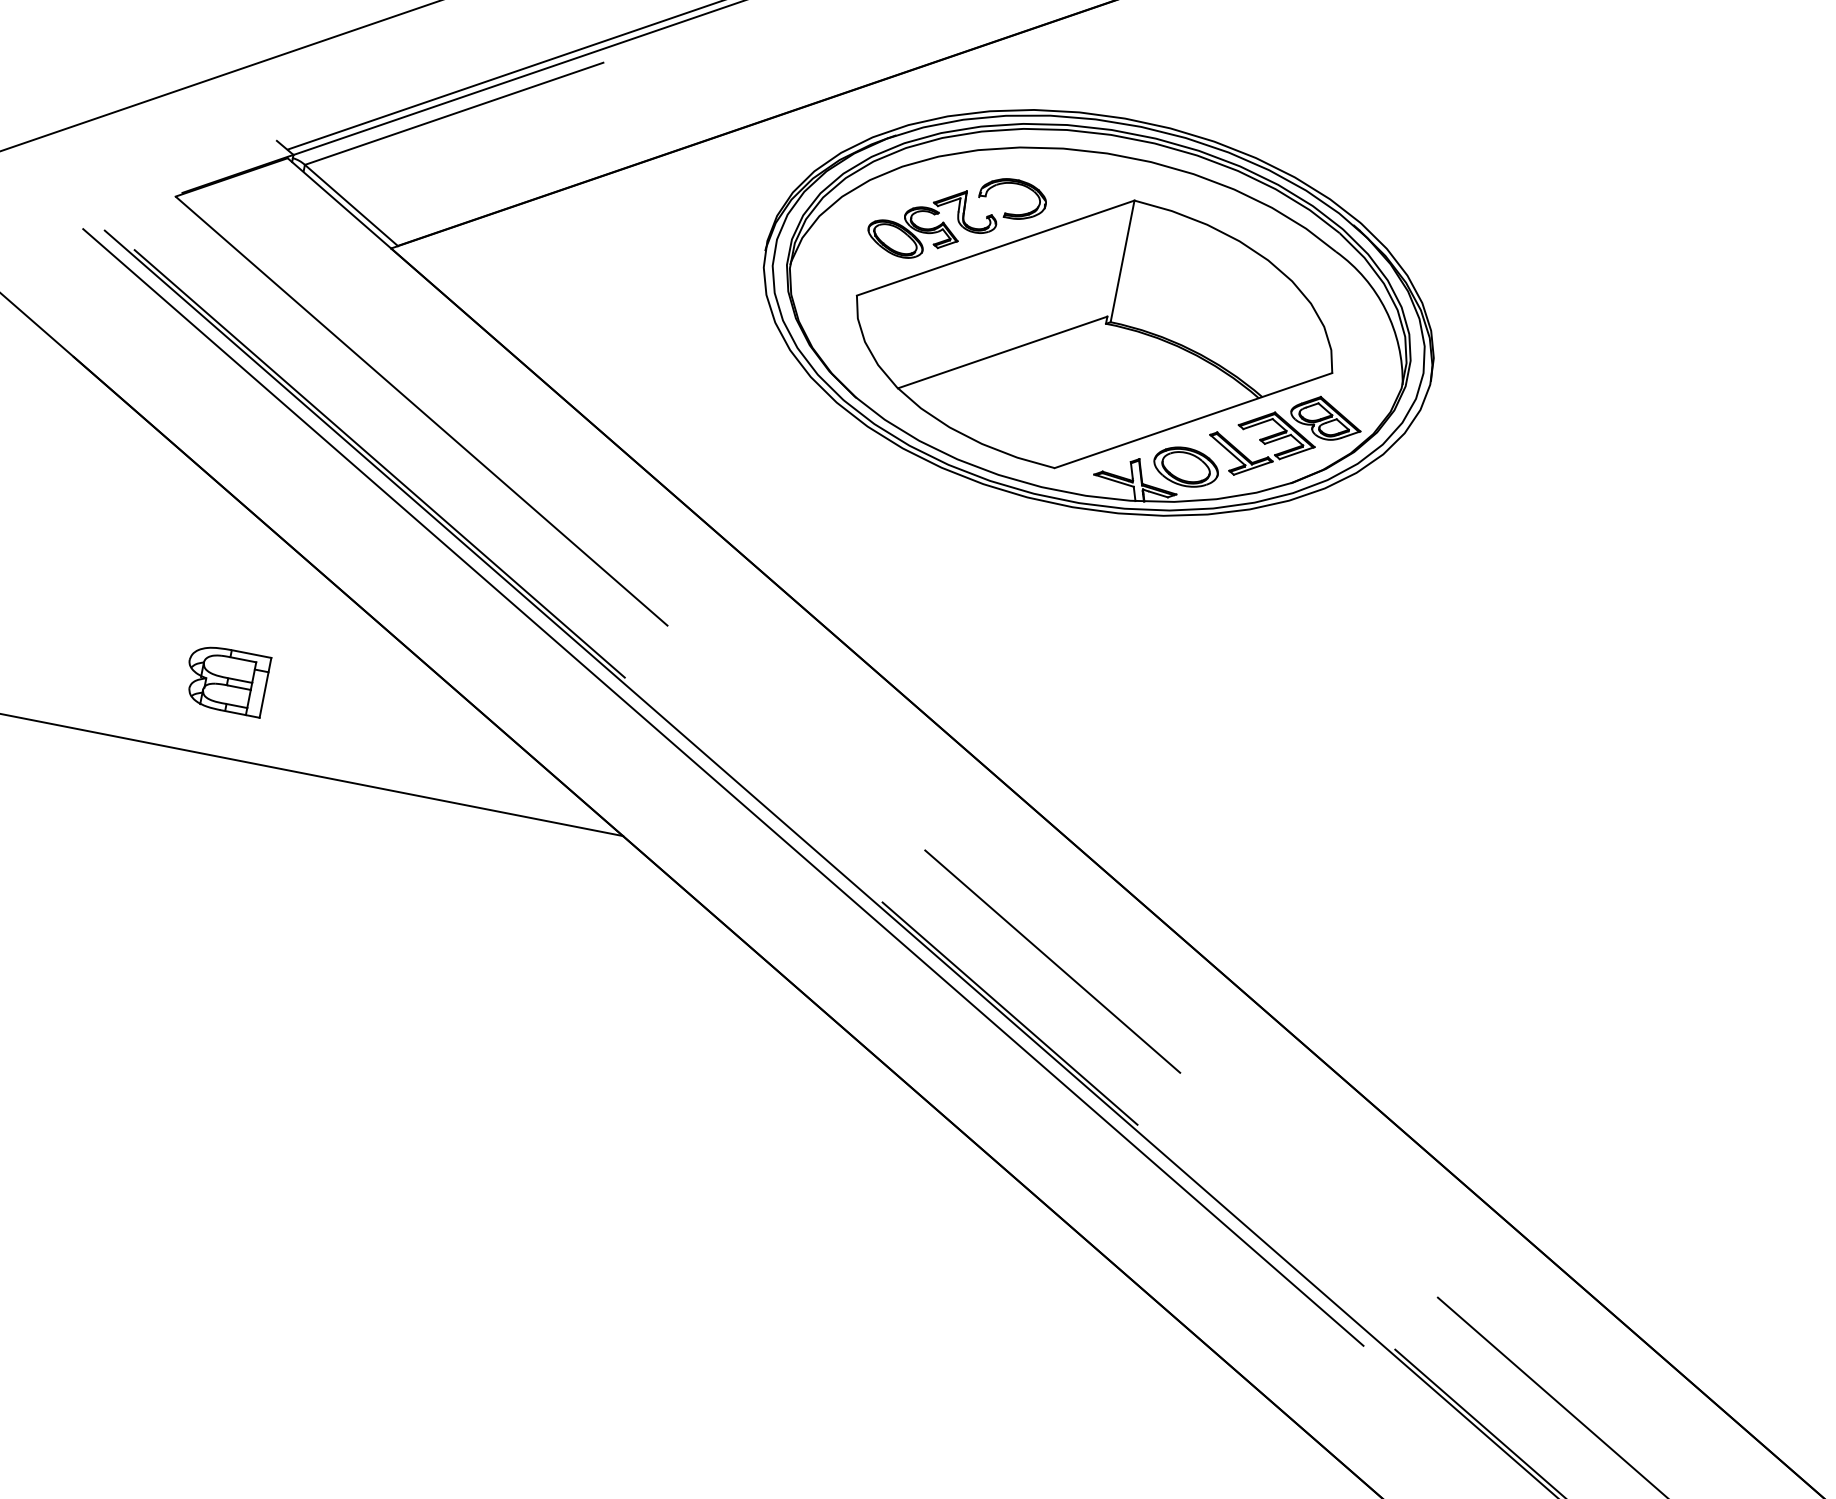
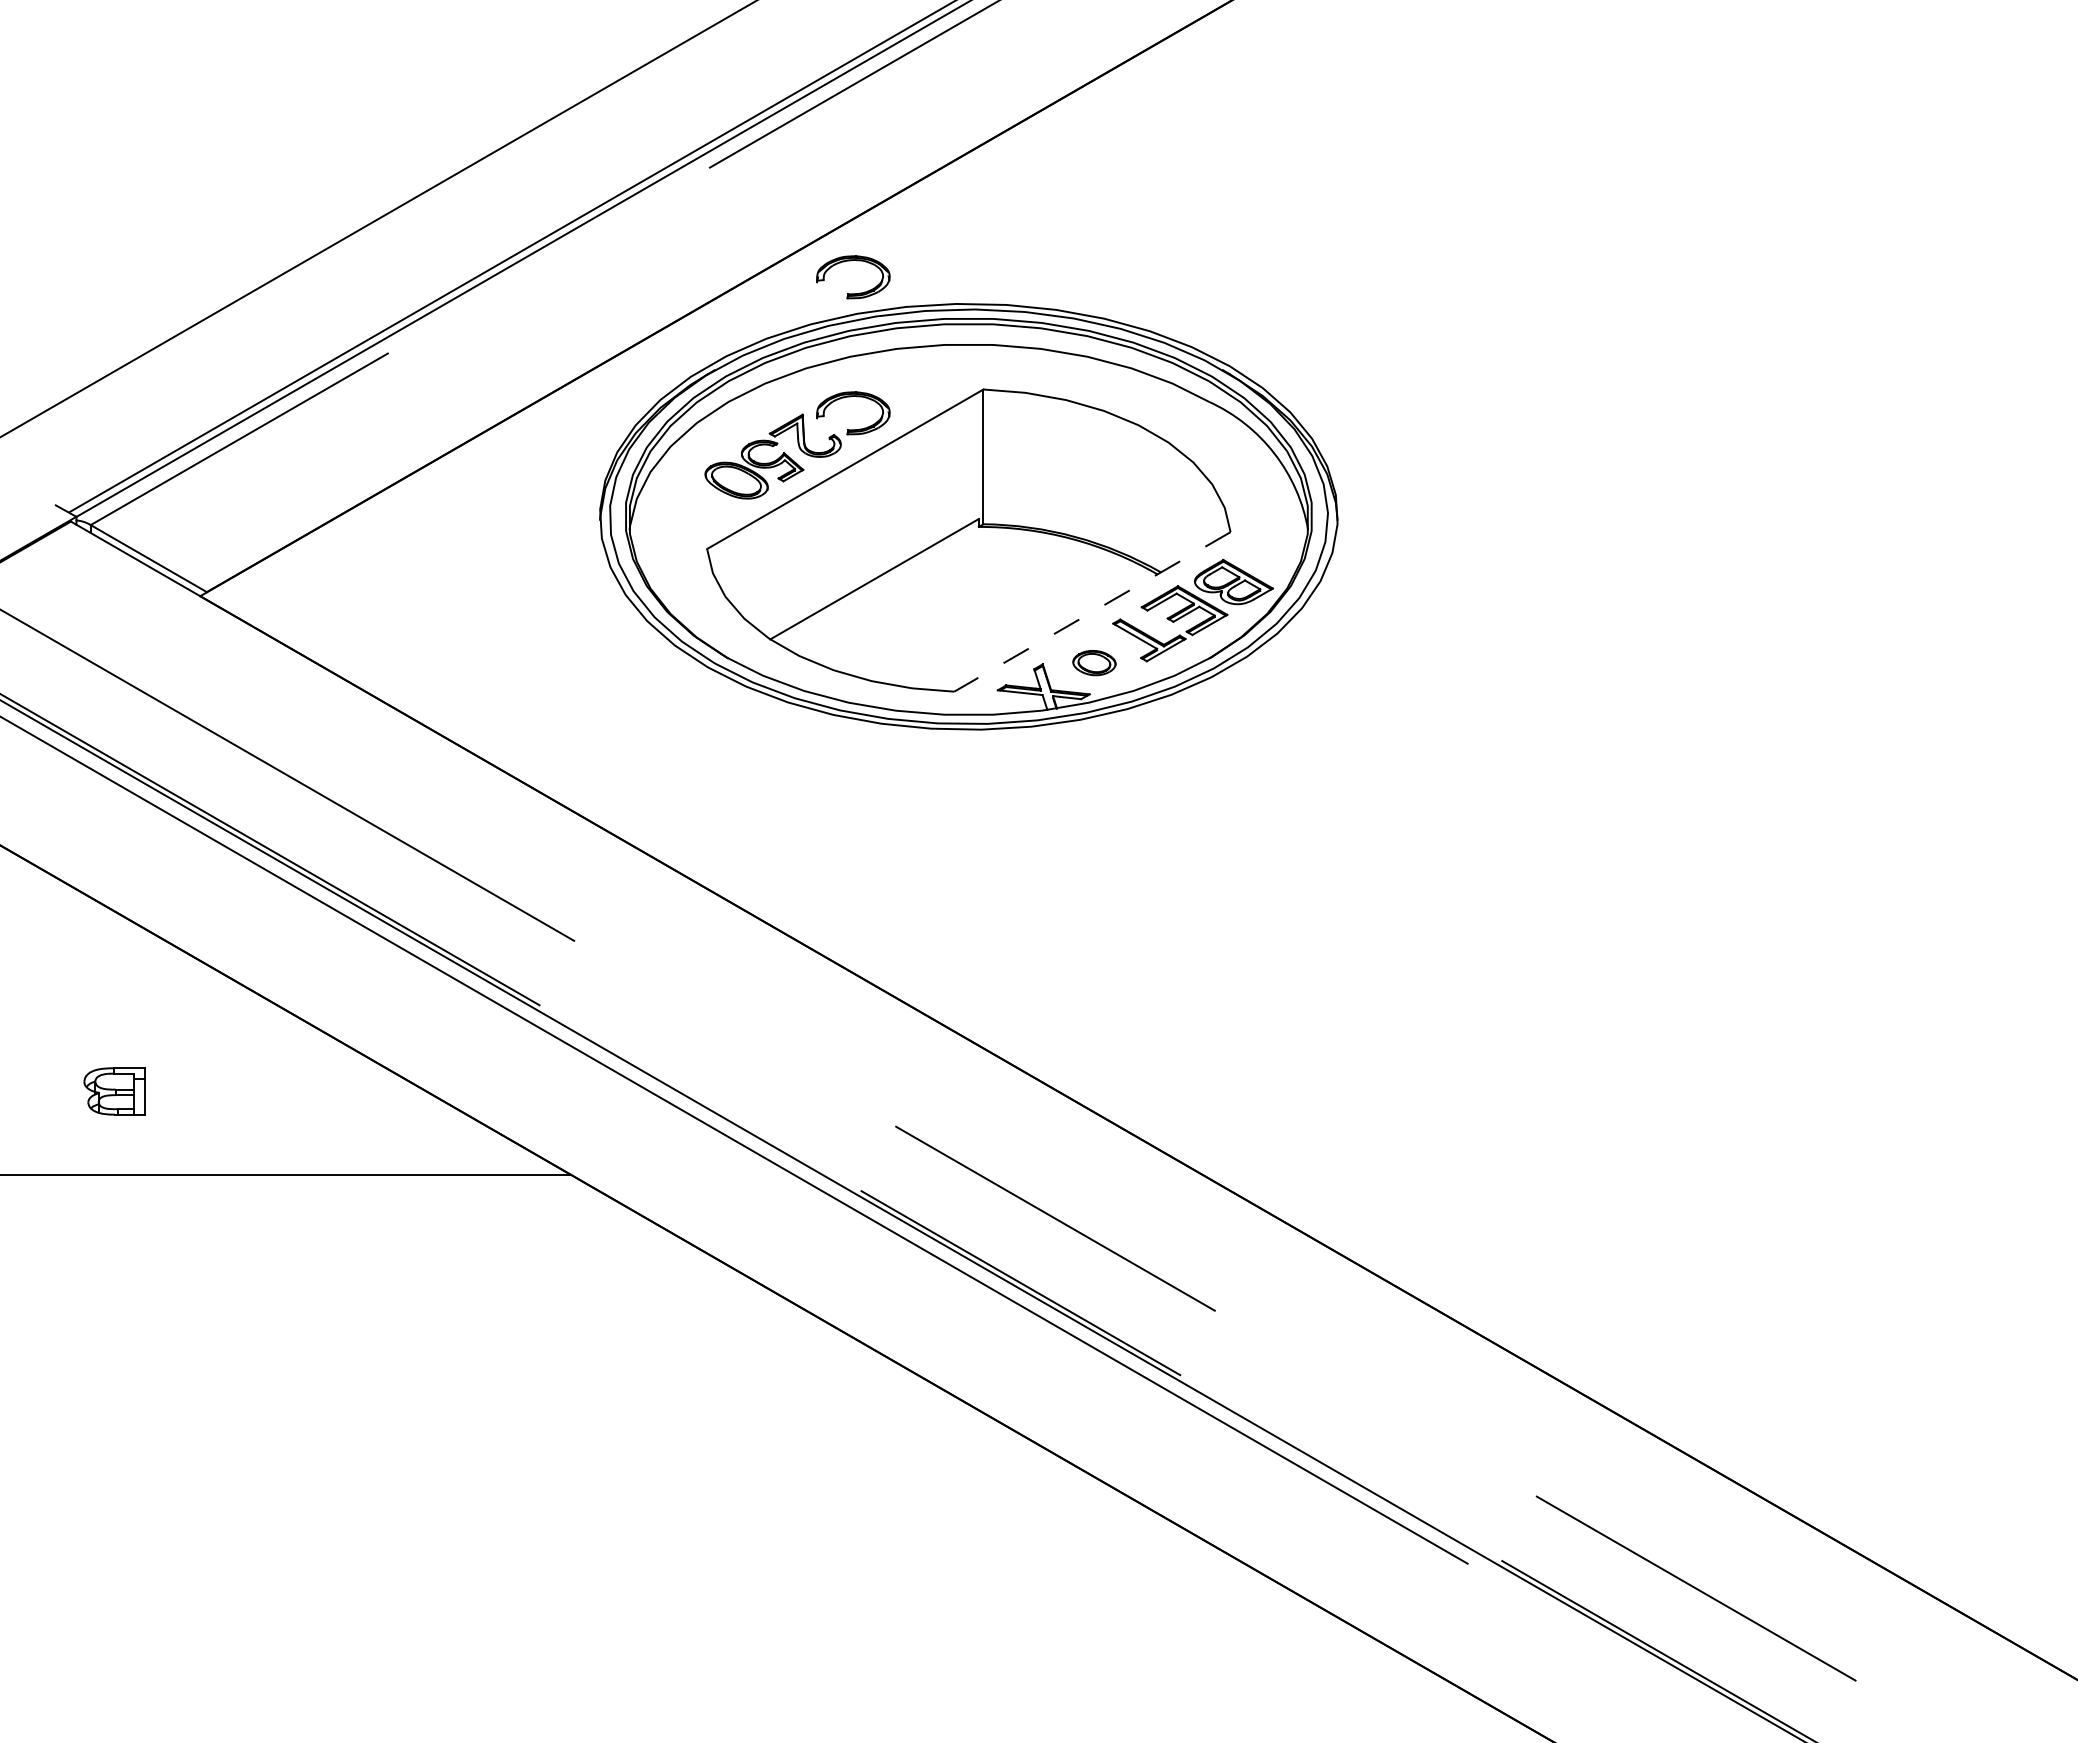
part: (1034, 90) -> (853, 293), added
line: (1193, 420) -> (1092, 611), solid -> dashed
part: (1186, 466) -> (1094, 662), size x0.6
part: (226, 680) -> (114, 1091), size x0.7

